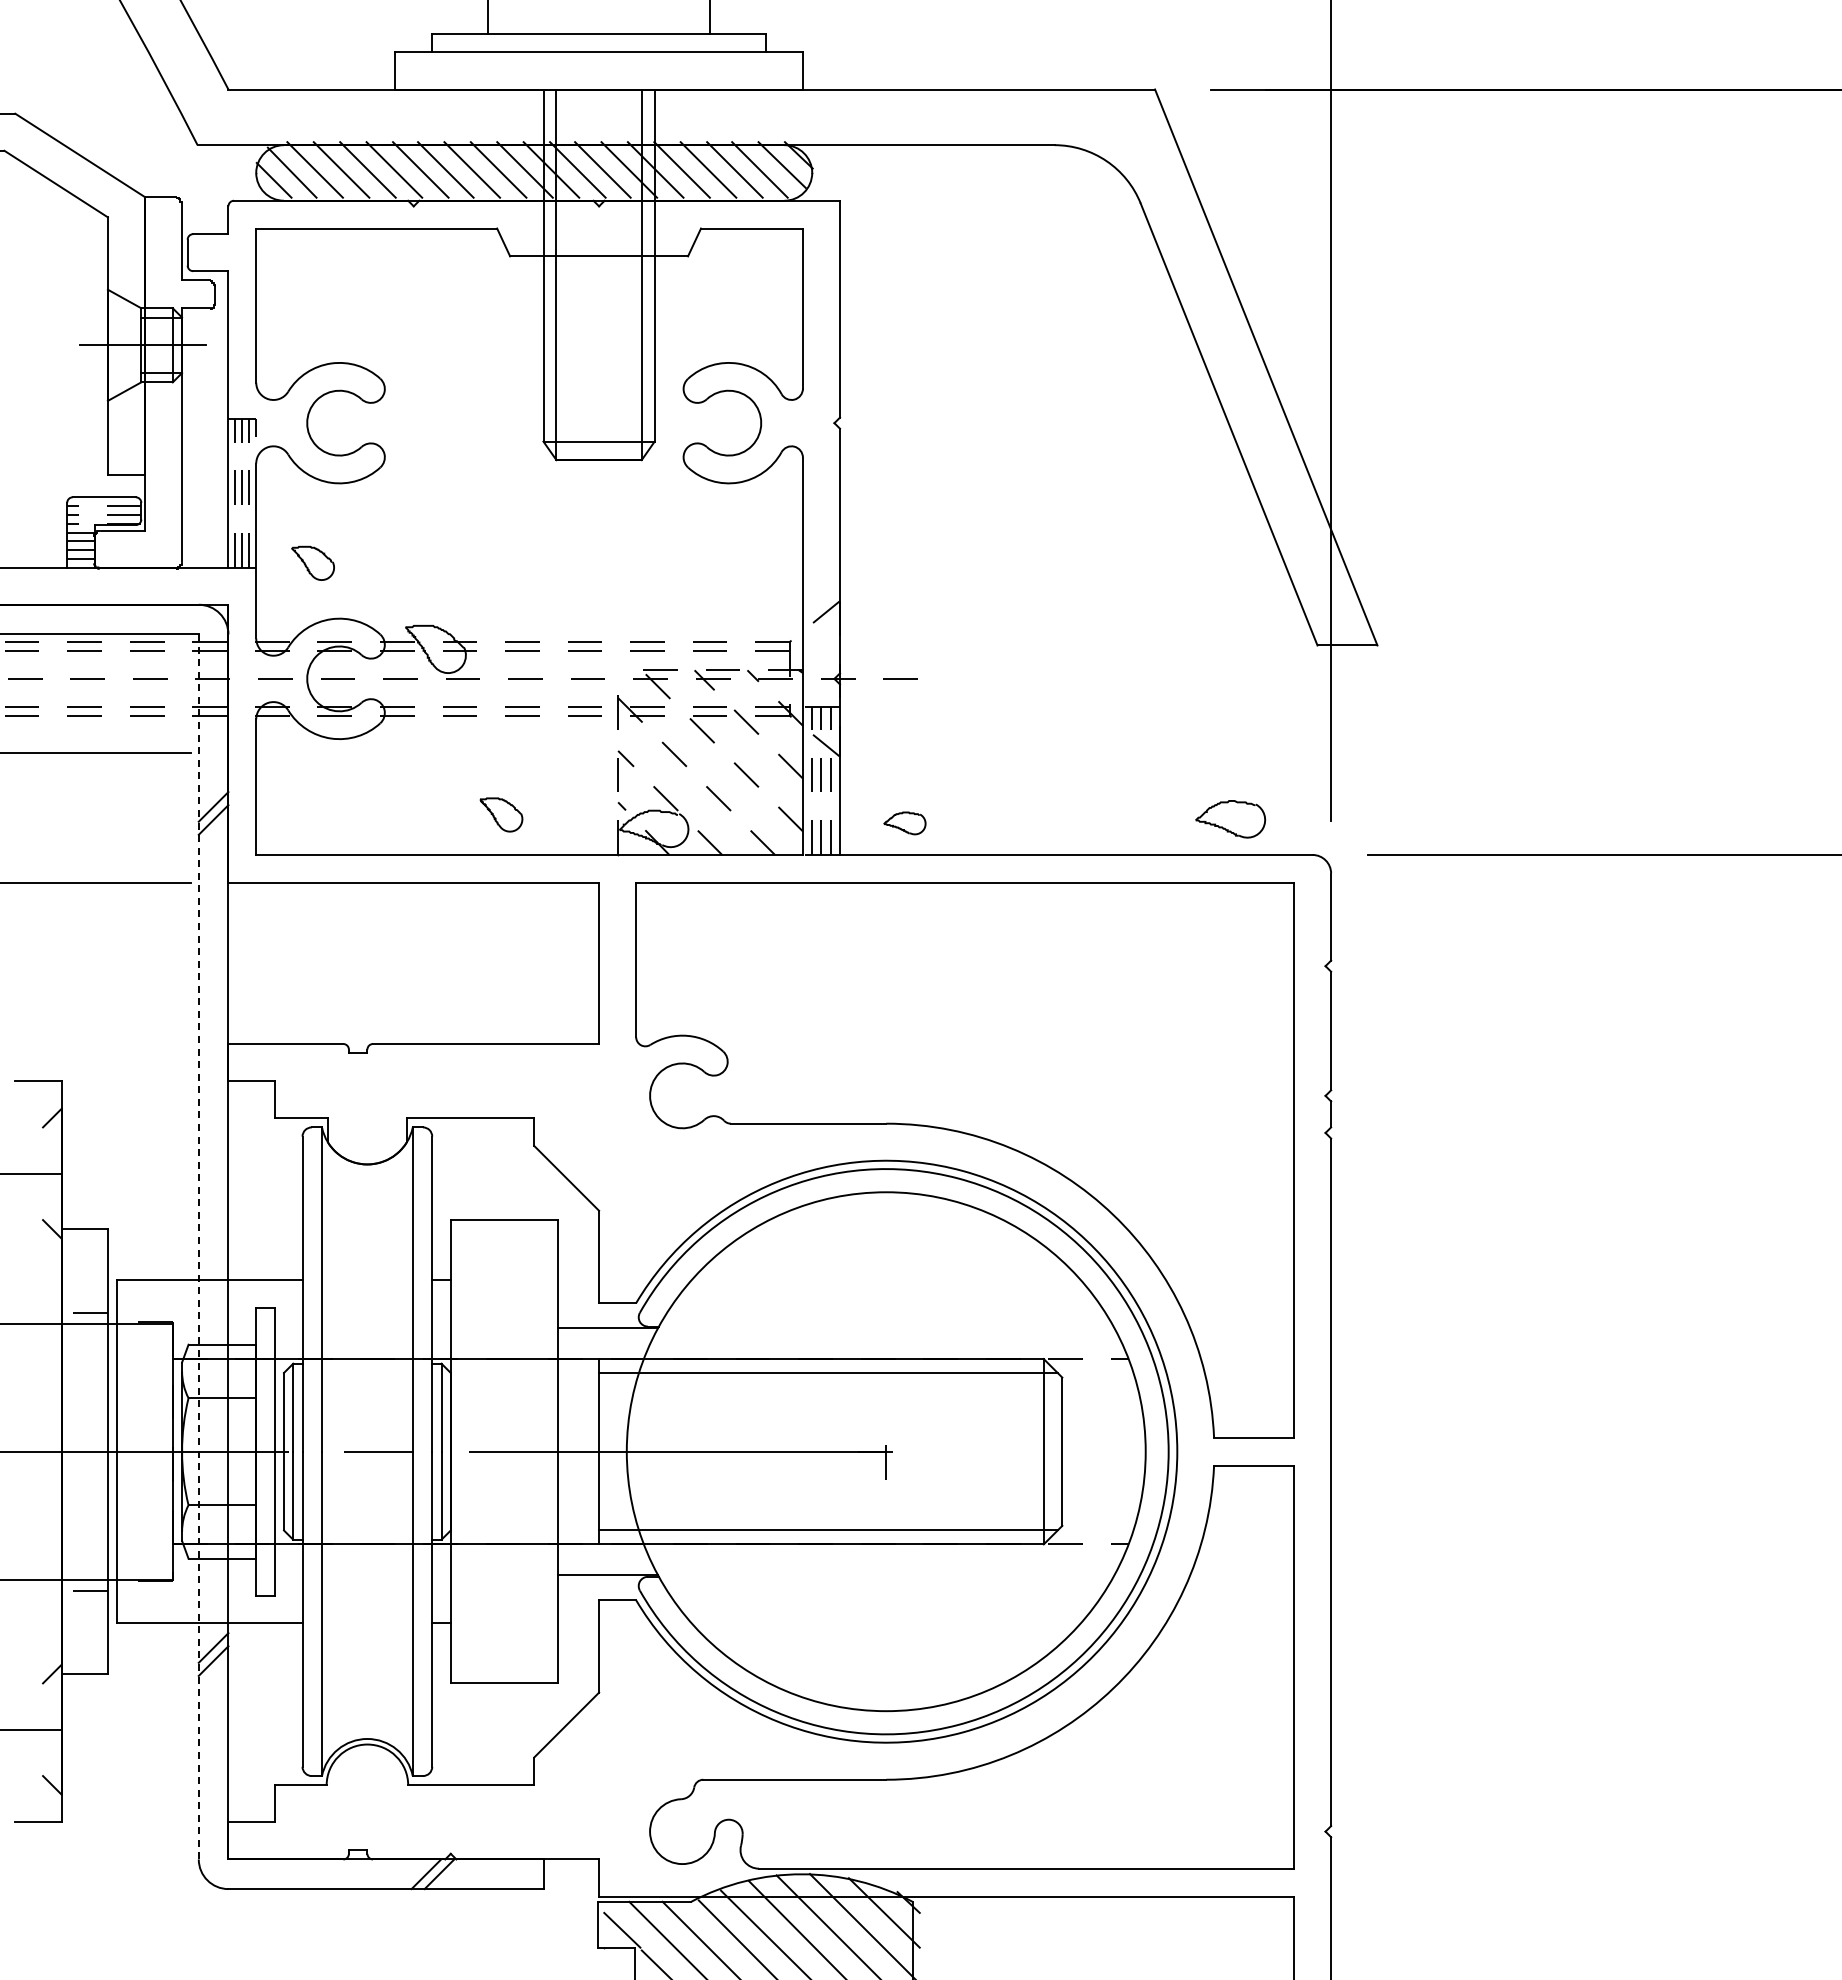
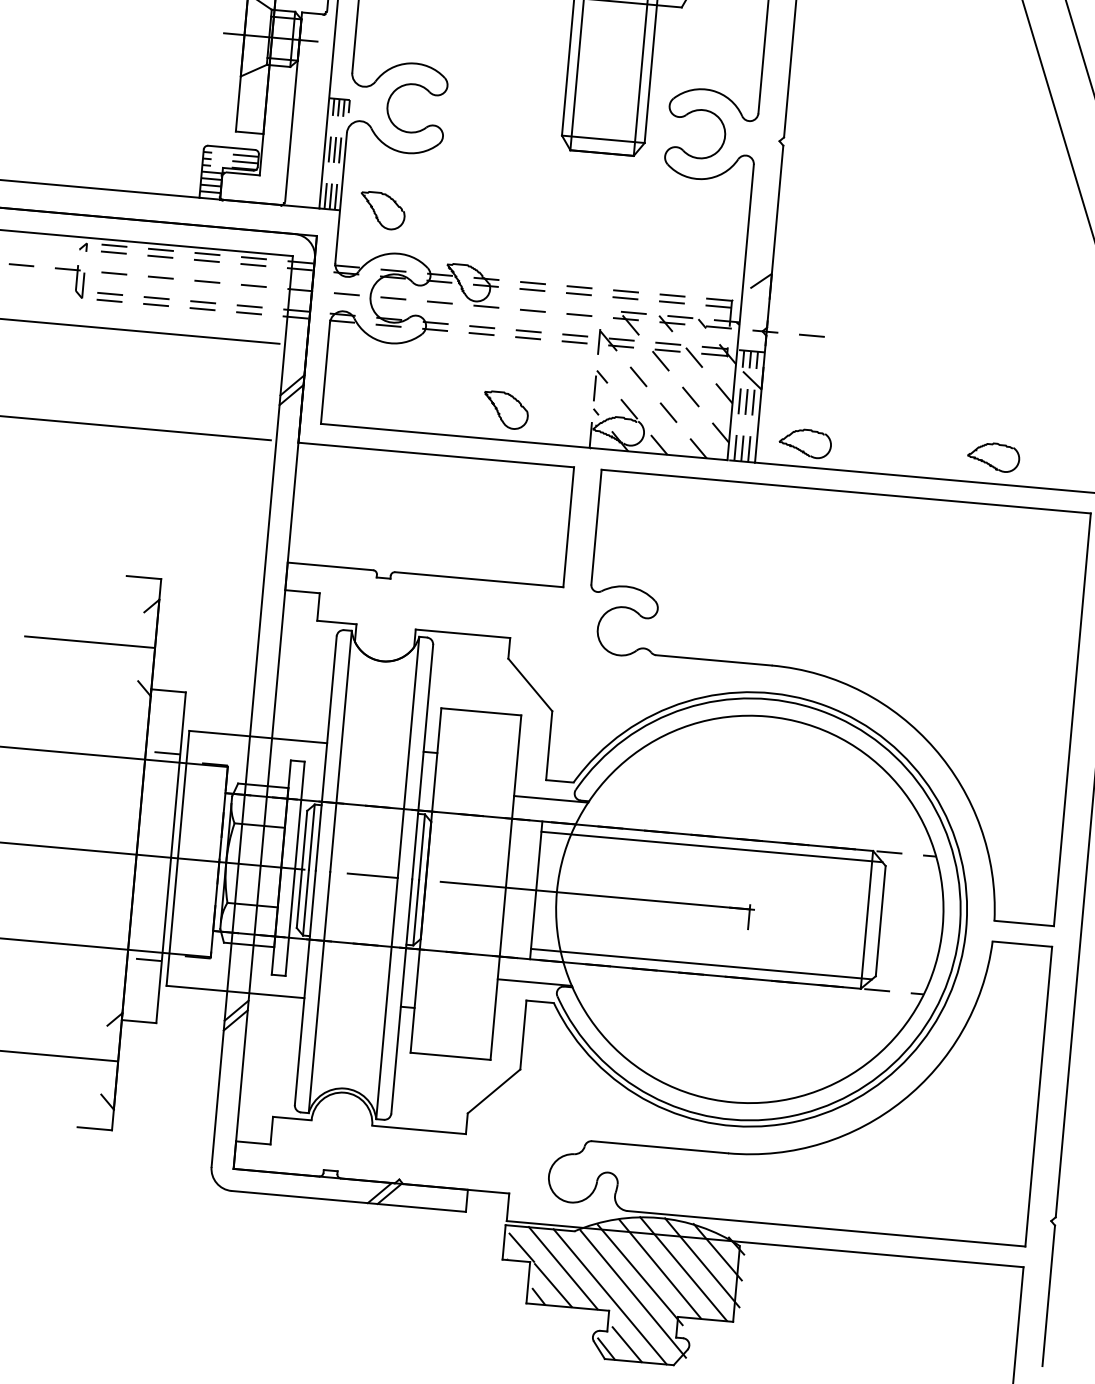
part: (312, 563) -> (382, 210), size x1.43
part: (501, 814) -> (506, 410), size x1.43
part: (1230, 819) -> (993, 457), moved
part: (904, 823) -> (805, 443), size x1.67
line: (198, 1246) -> (252, 711), dashed -> solid

